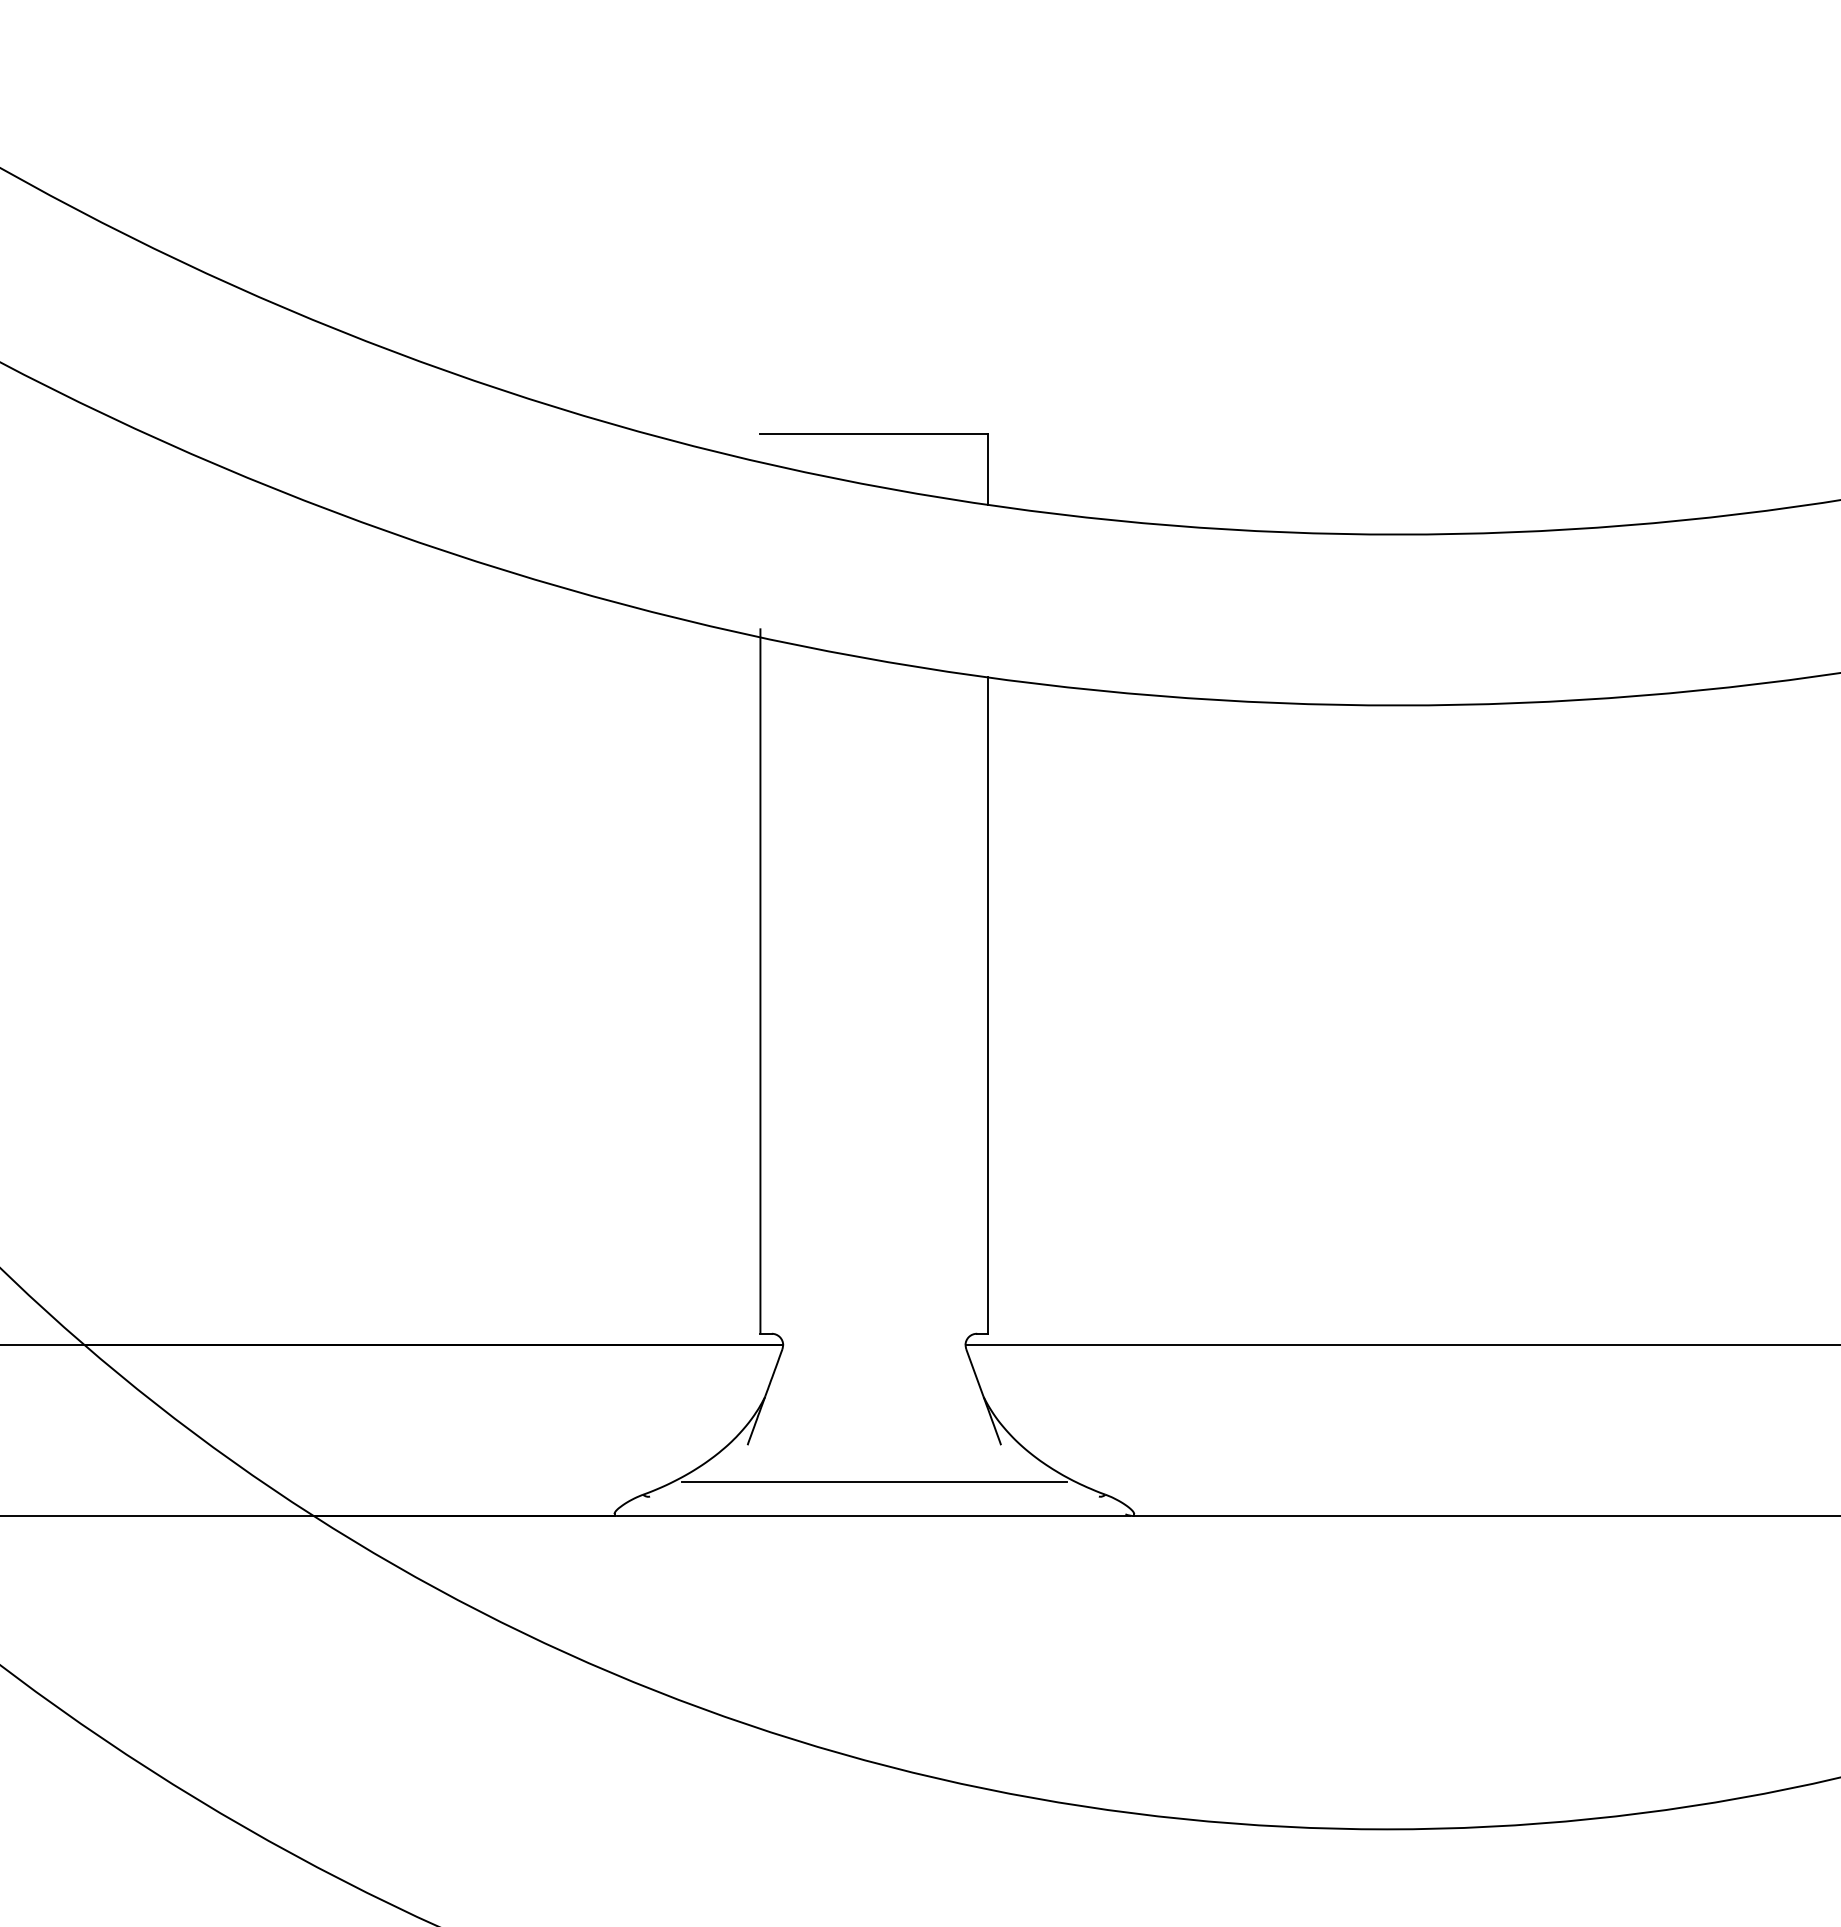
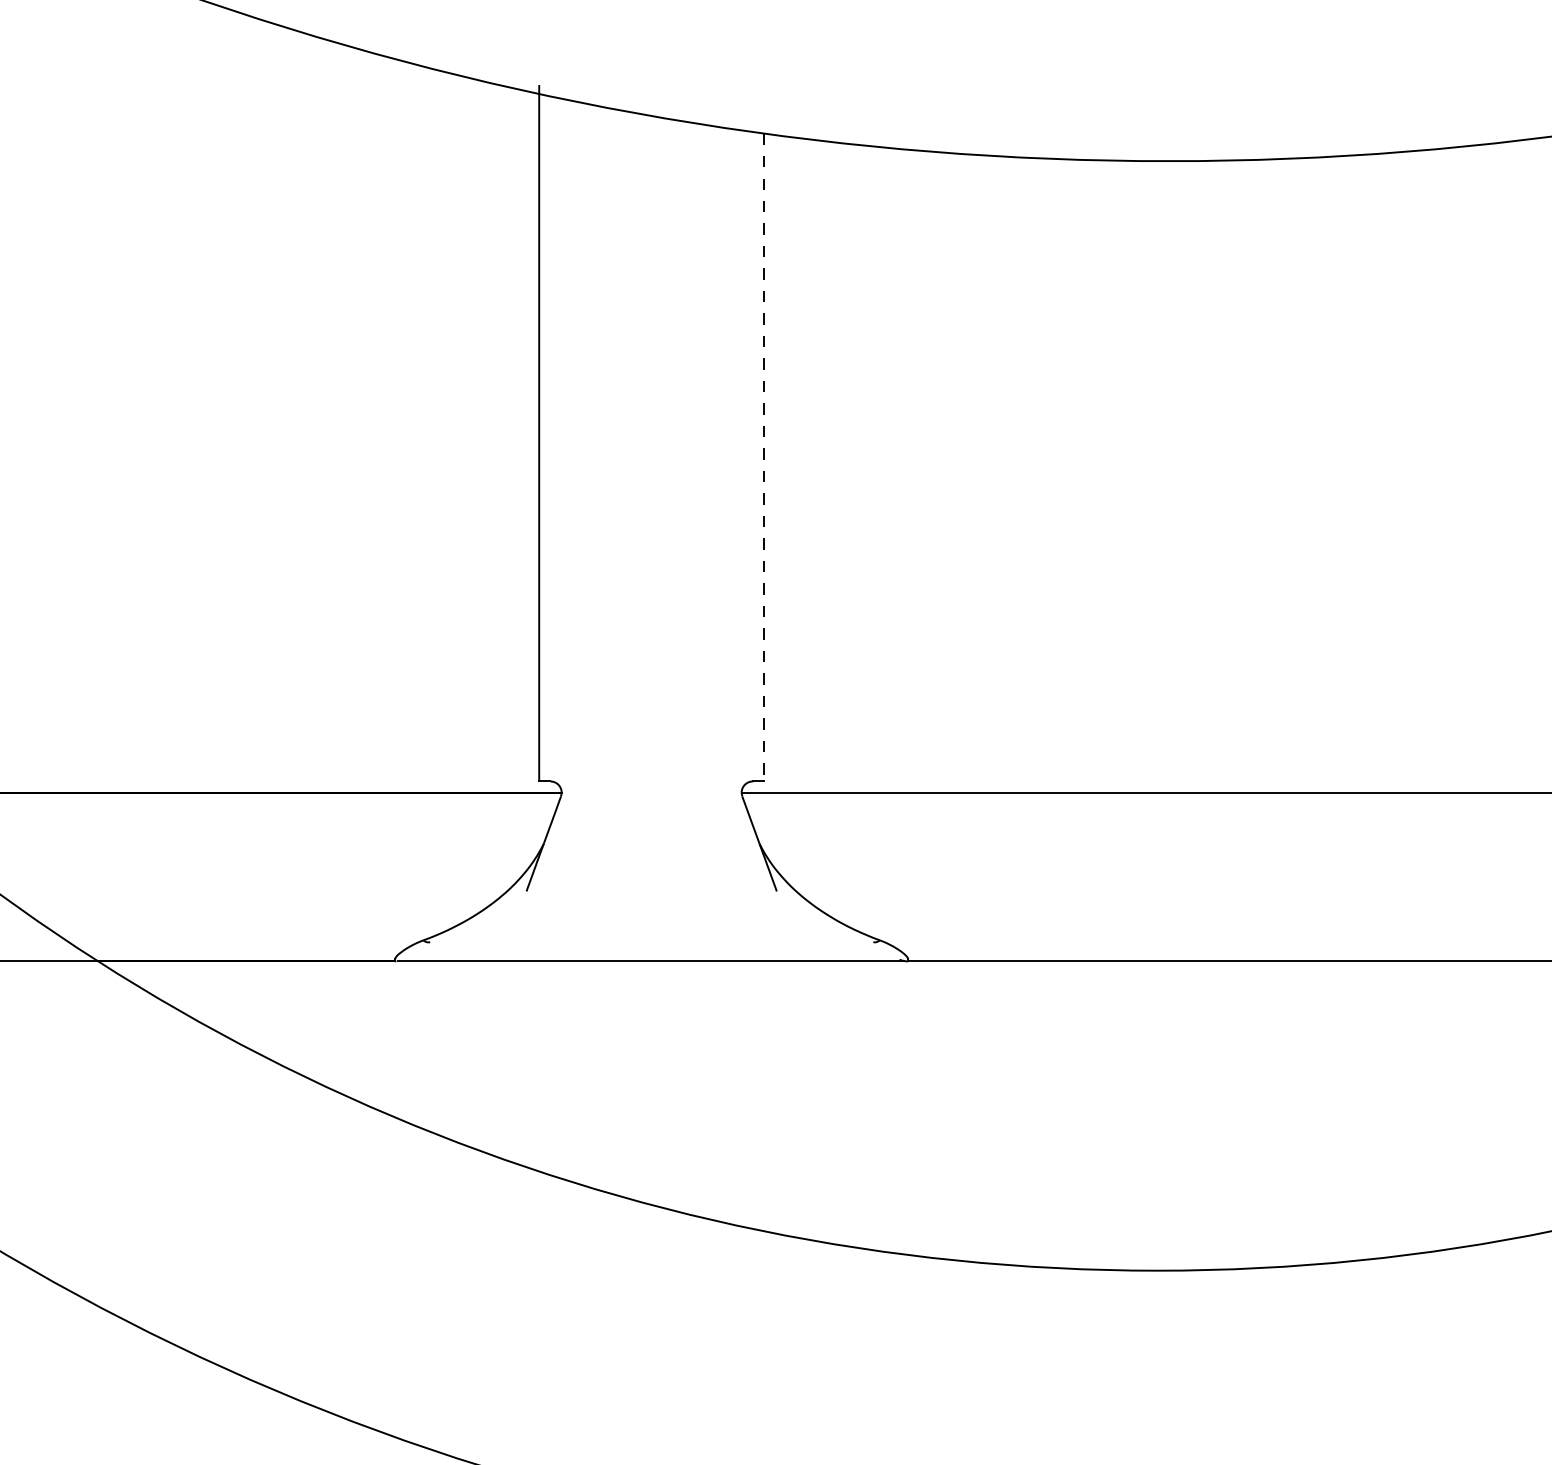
line: (988, 1006) -> (764, 458), solid -> dashed
line: (873, 1481) -> (650, 927), removed

